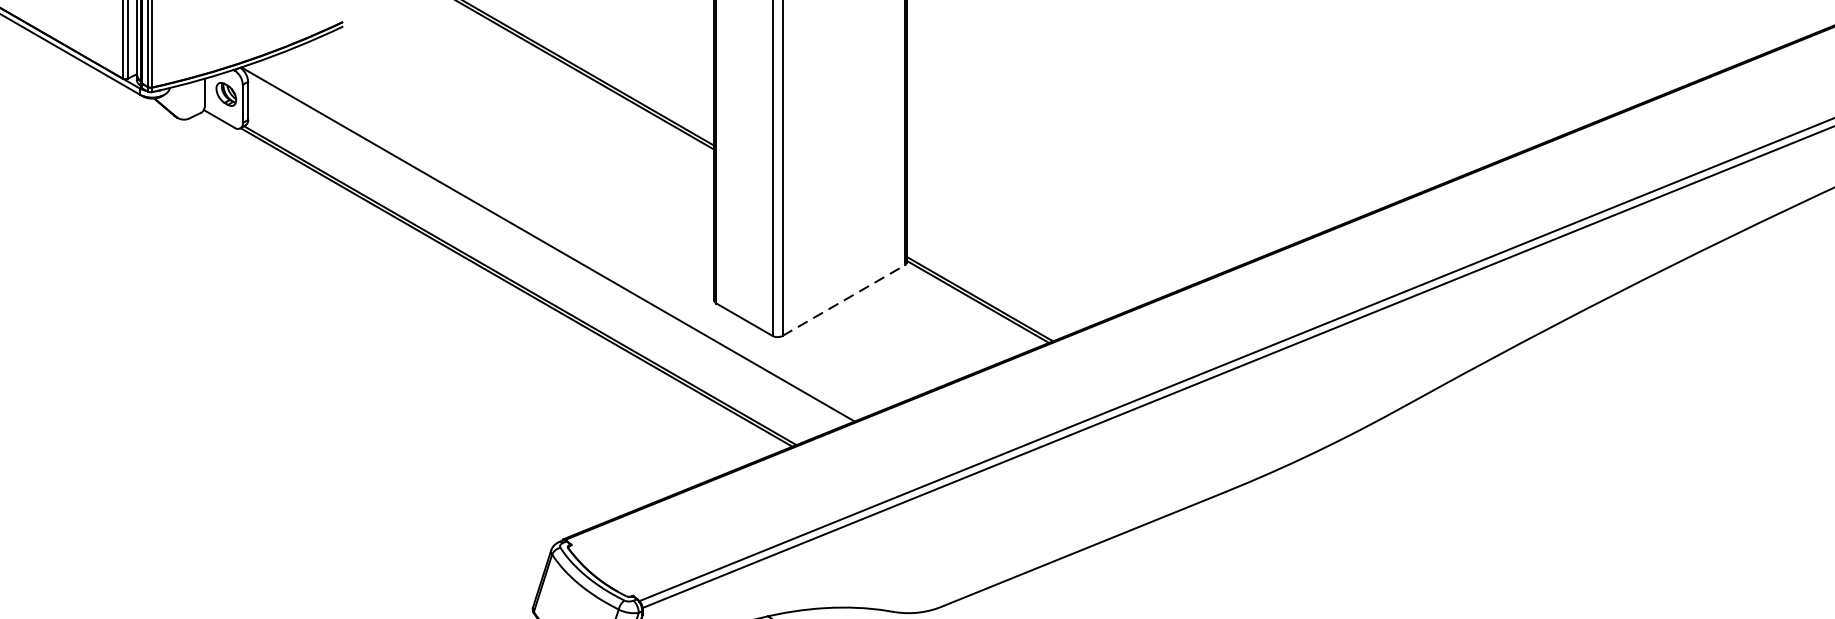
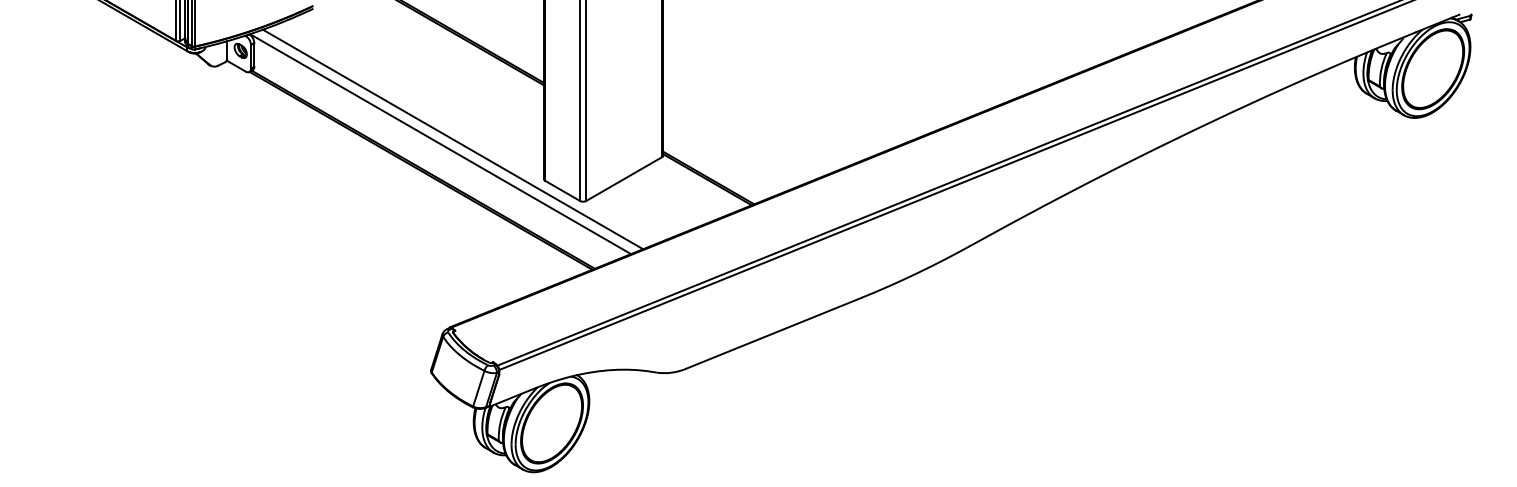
line: (567, 236) -> (452, 139), added
line: (844, 301) -> (624, 179), dashed -> solid

